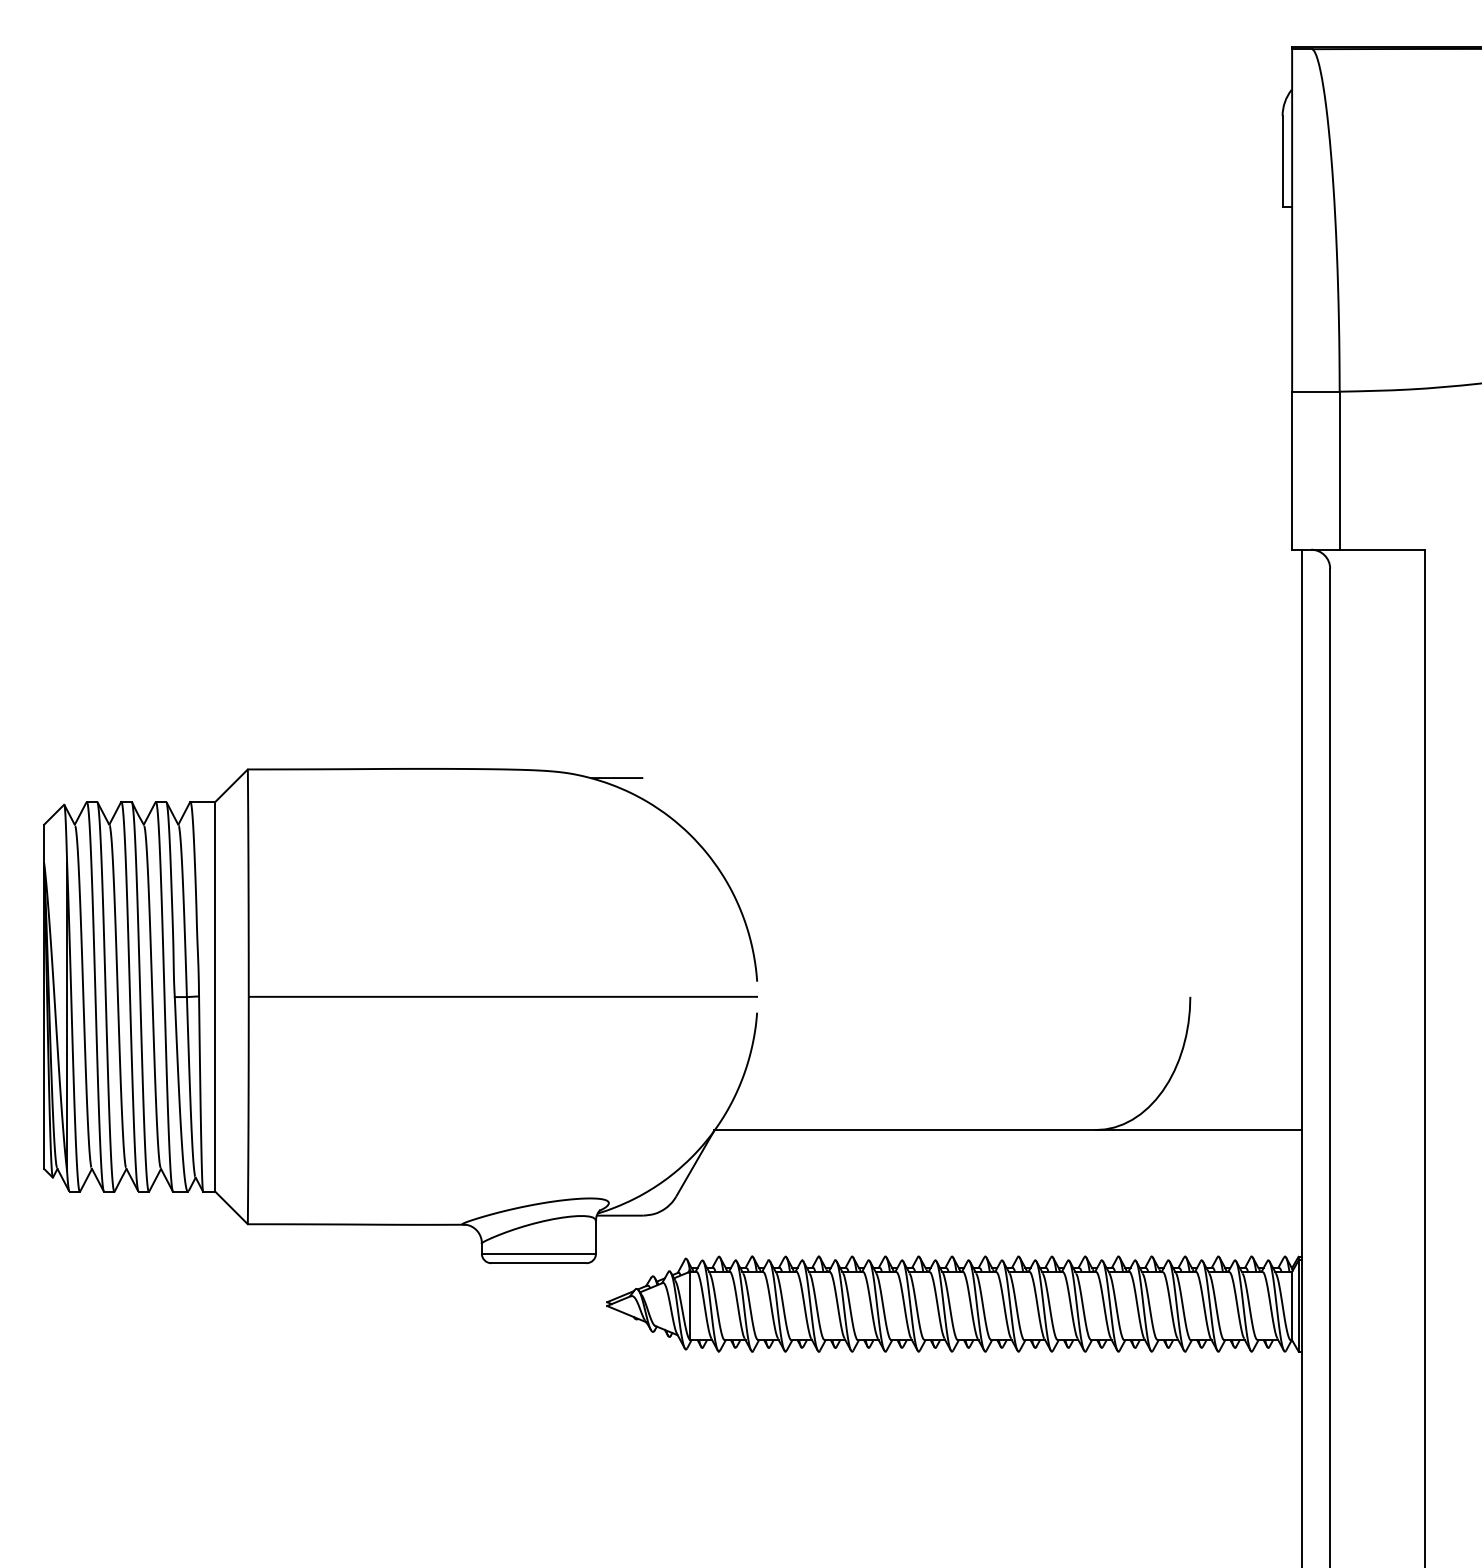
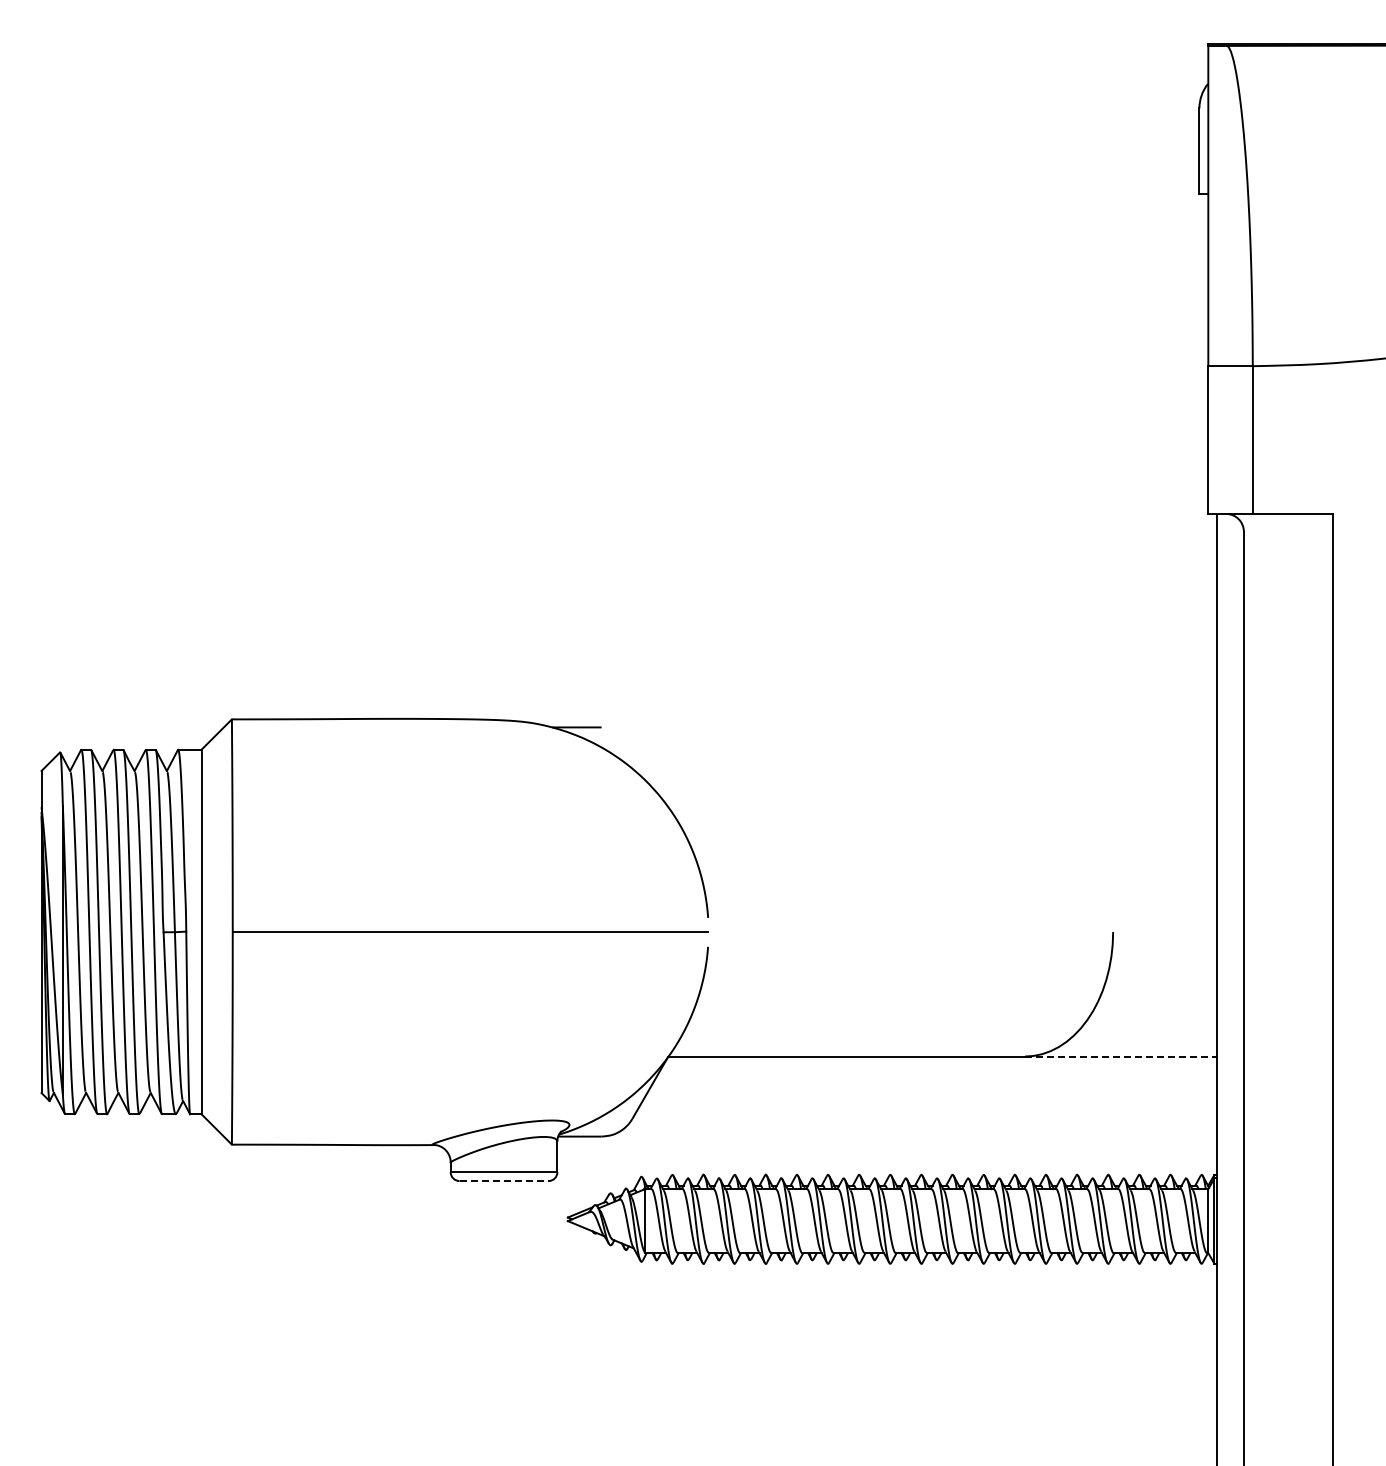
line: (1199, 1129) -> (1121, 1056), solid -> dashed
line: (539, 1263) -> (504, 1181), solid -> dashed

